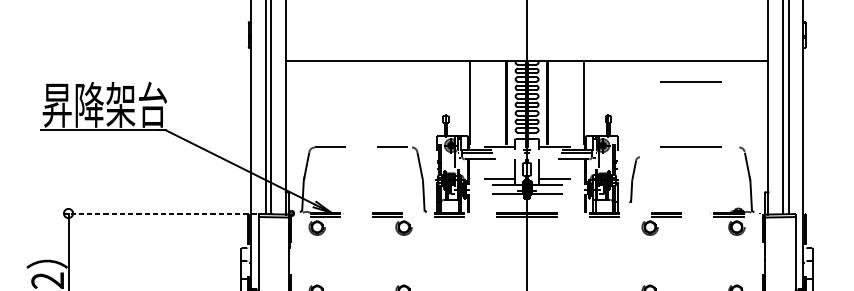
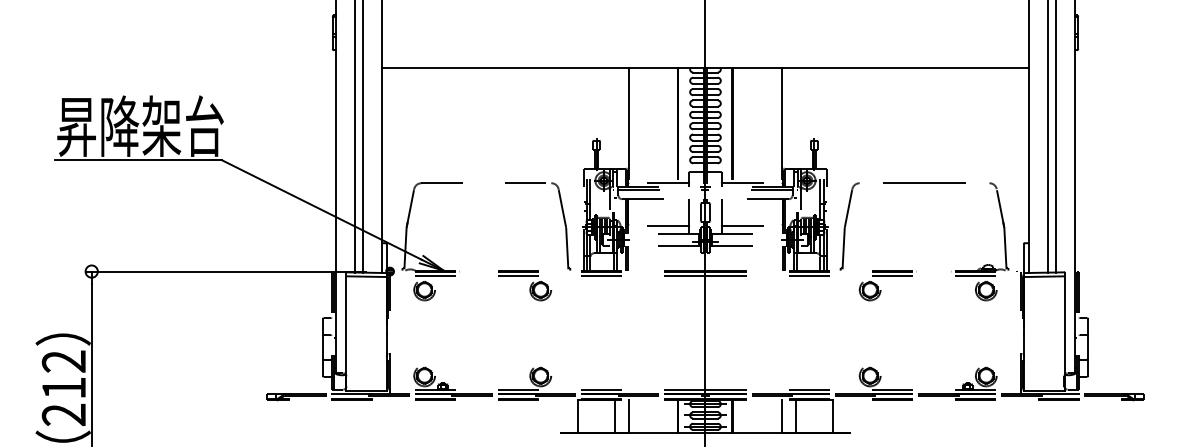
line: (690, 81) -> (924, 95), removed
part: (634, 179) -> (849, 226), size x1.43
line: (168, 213) -> (225, 271), dashed -> solid

